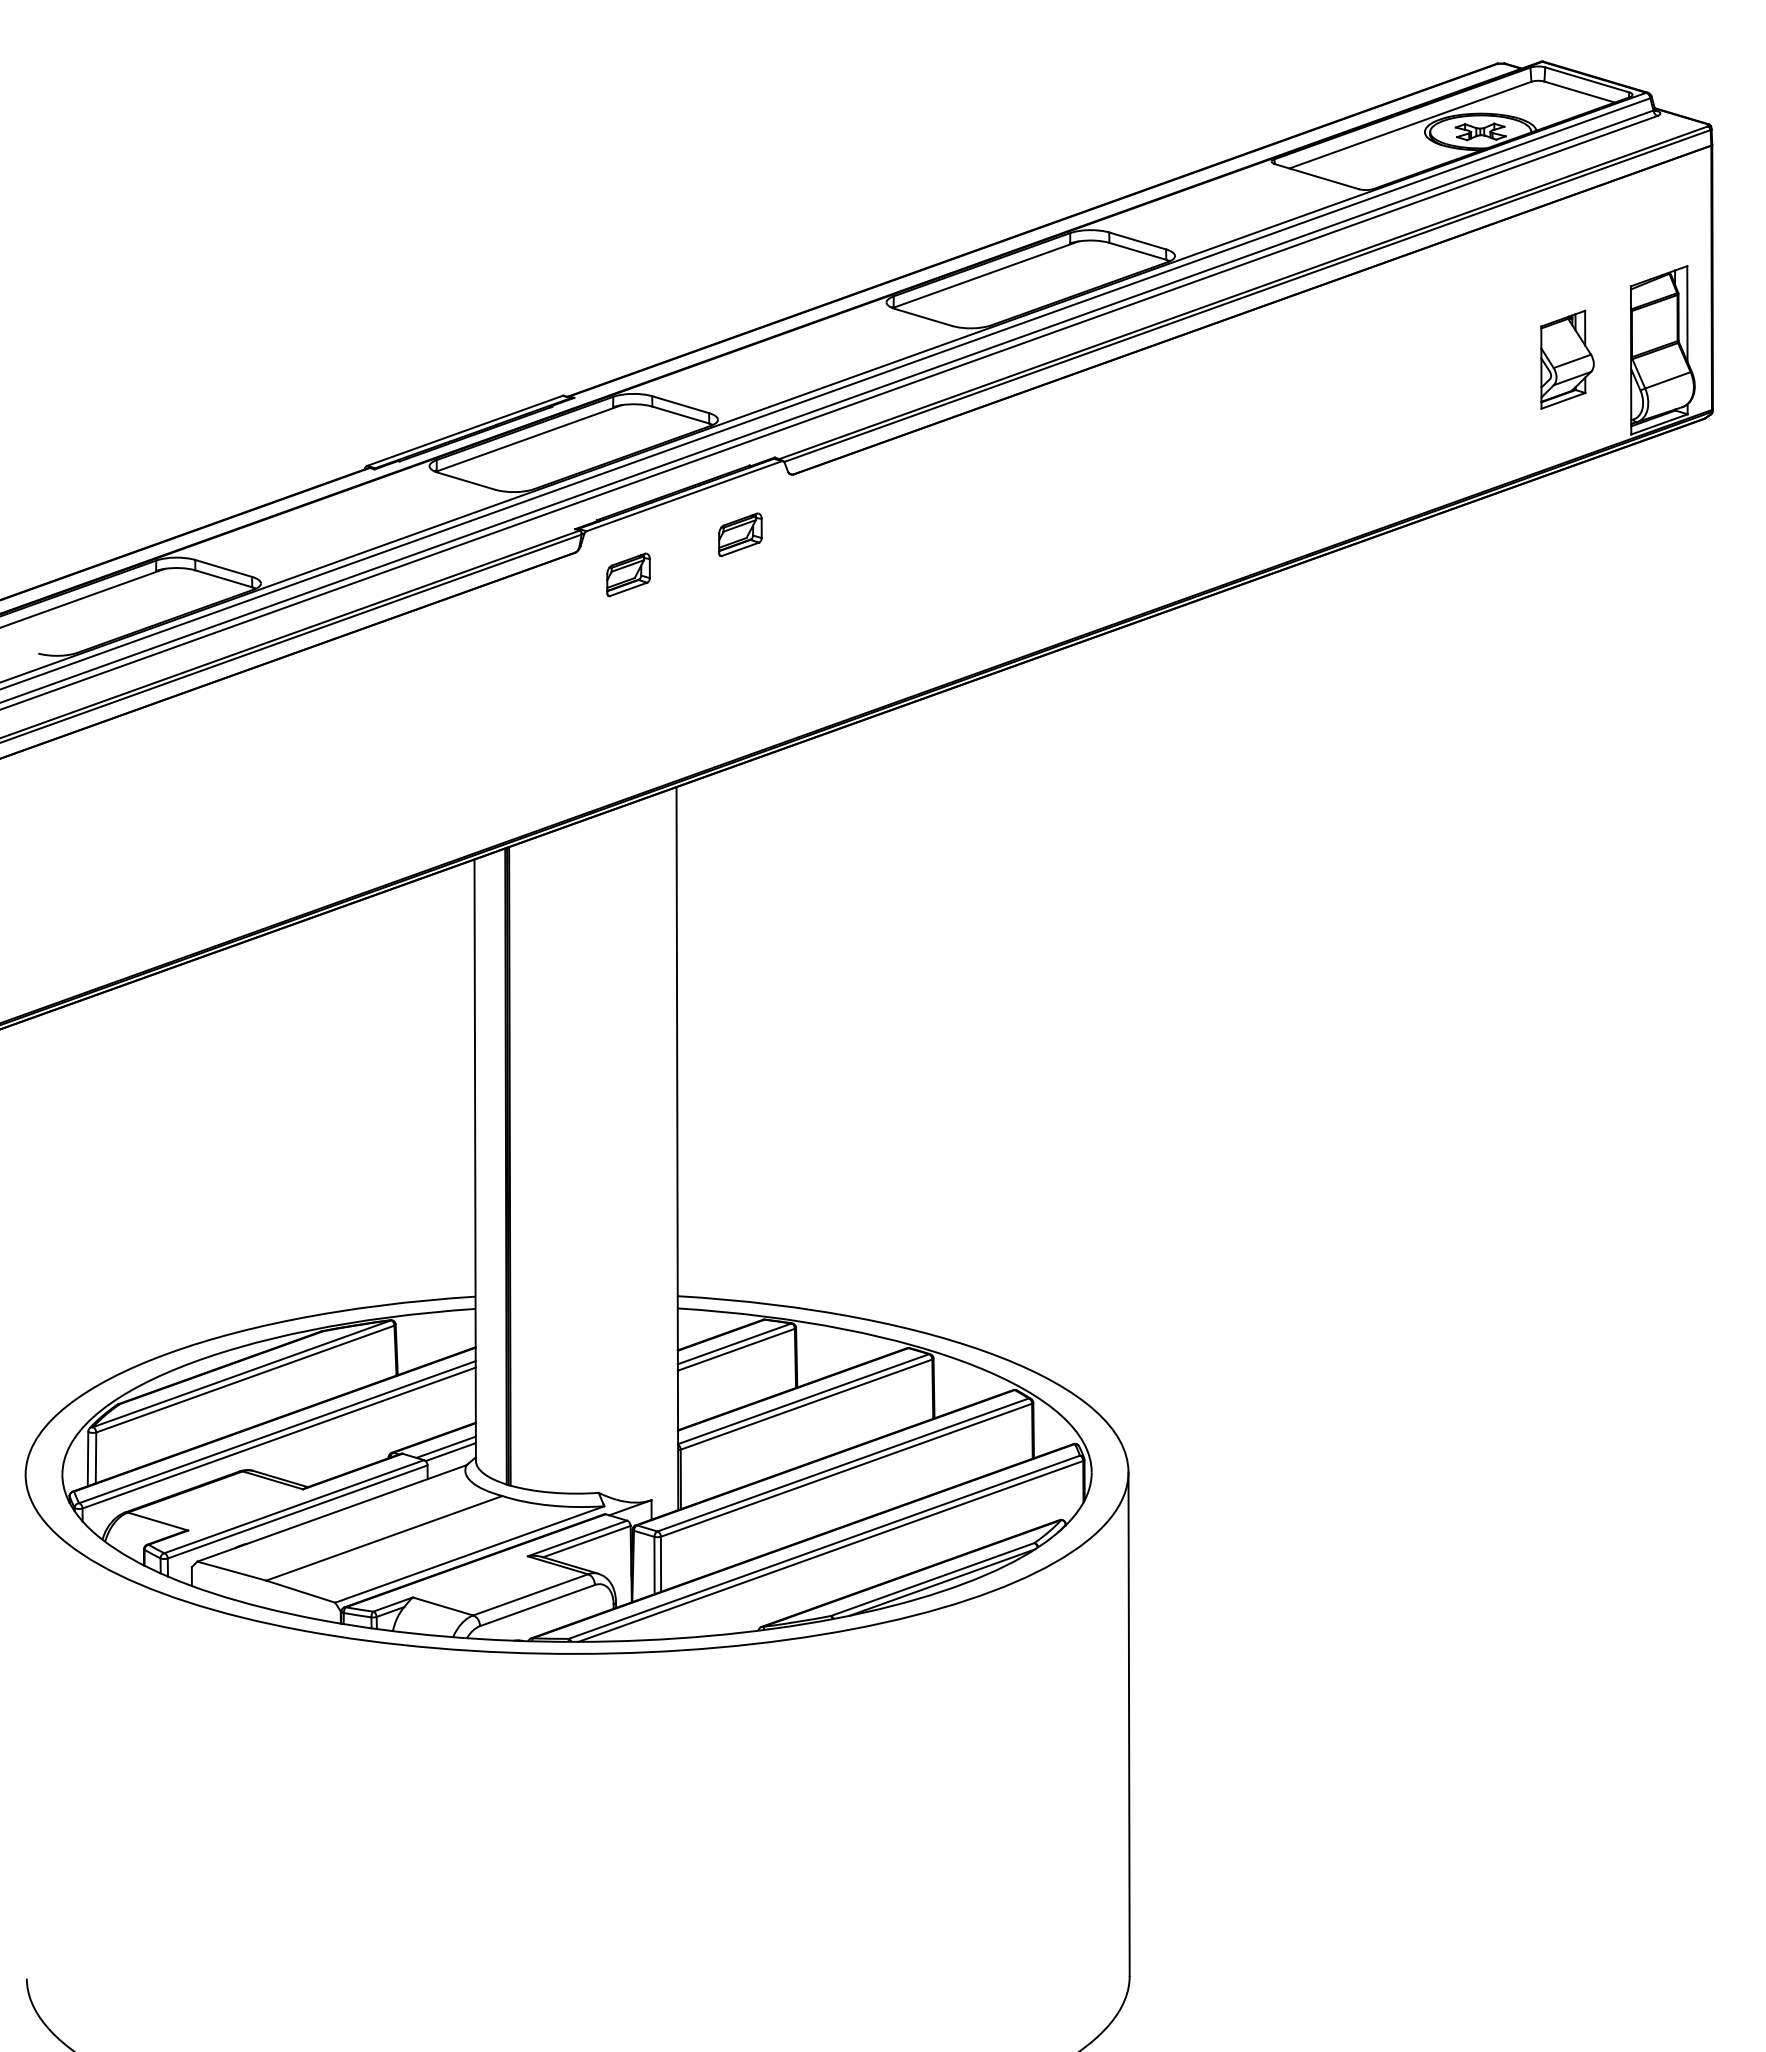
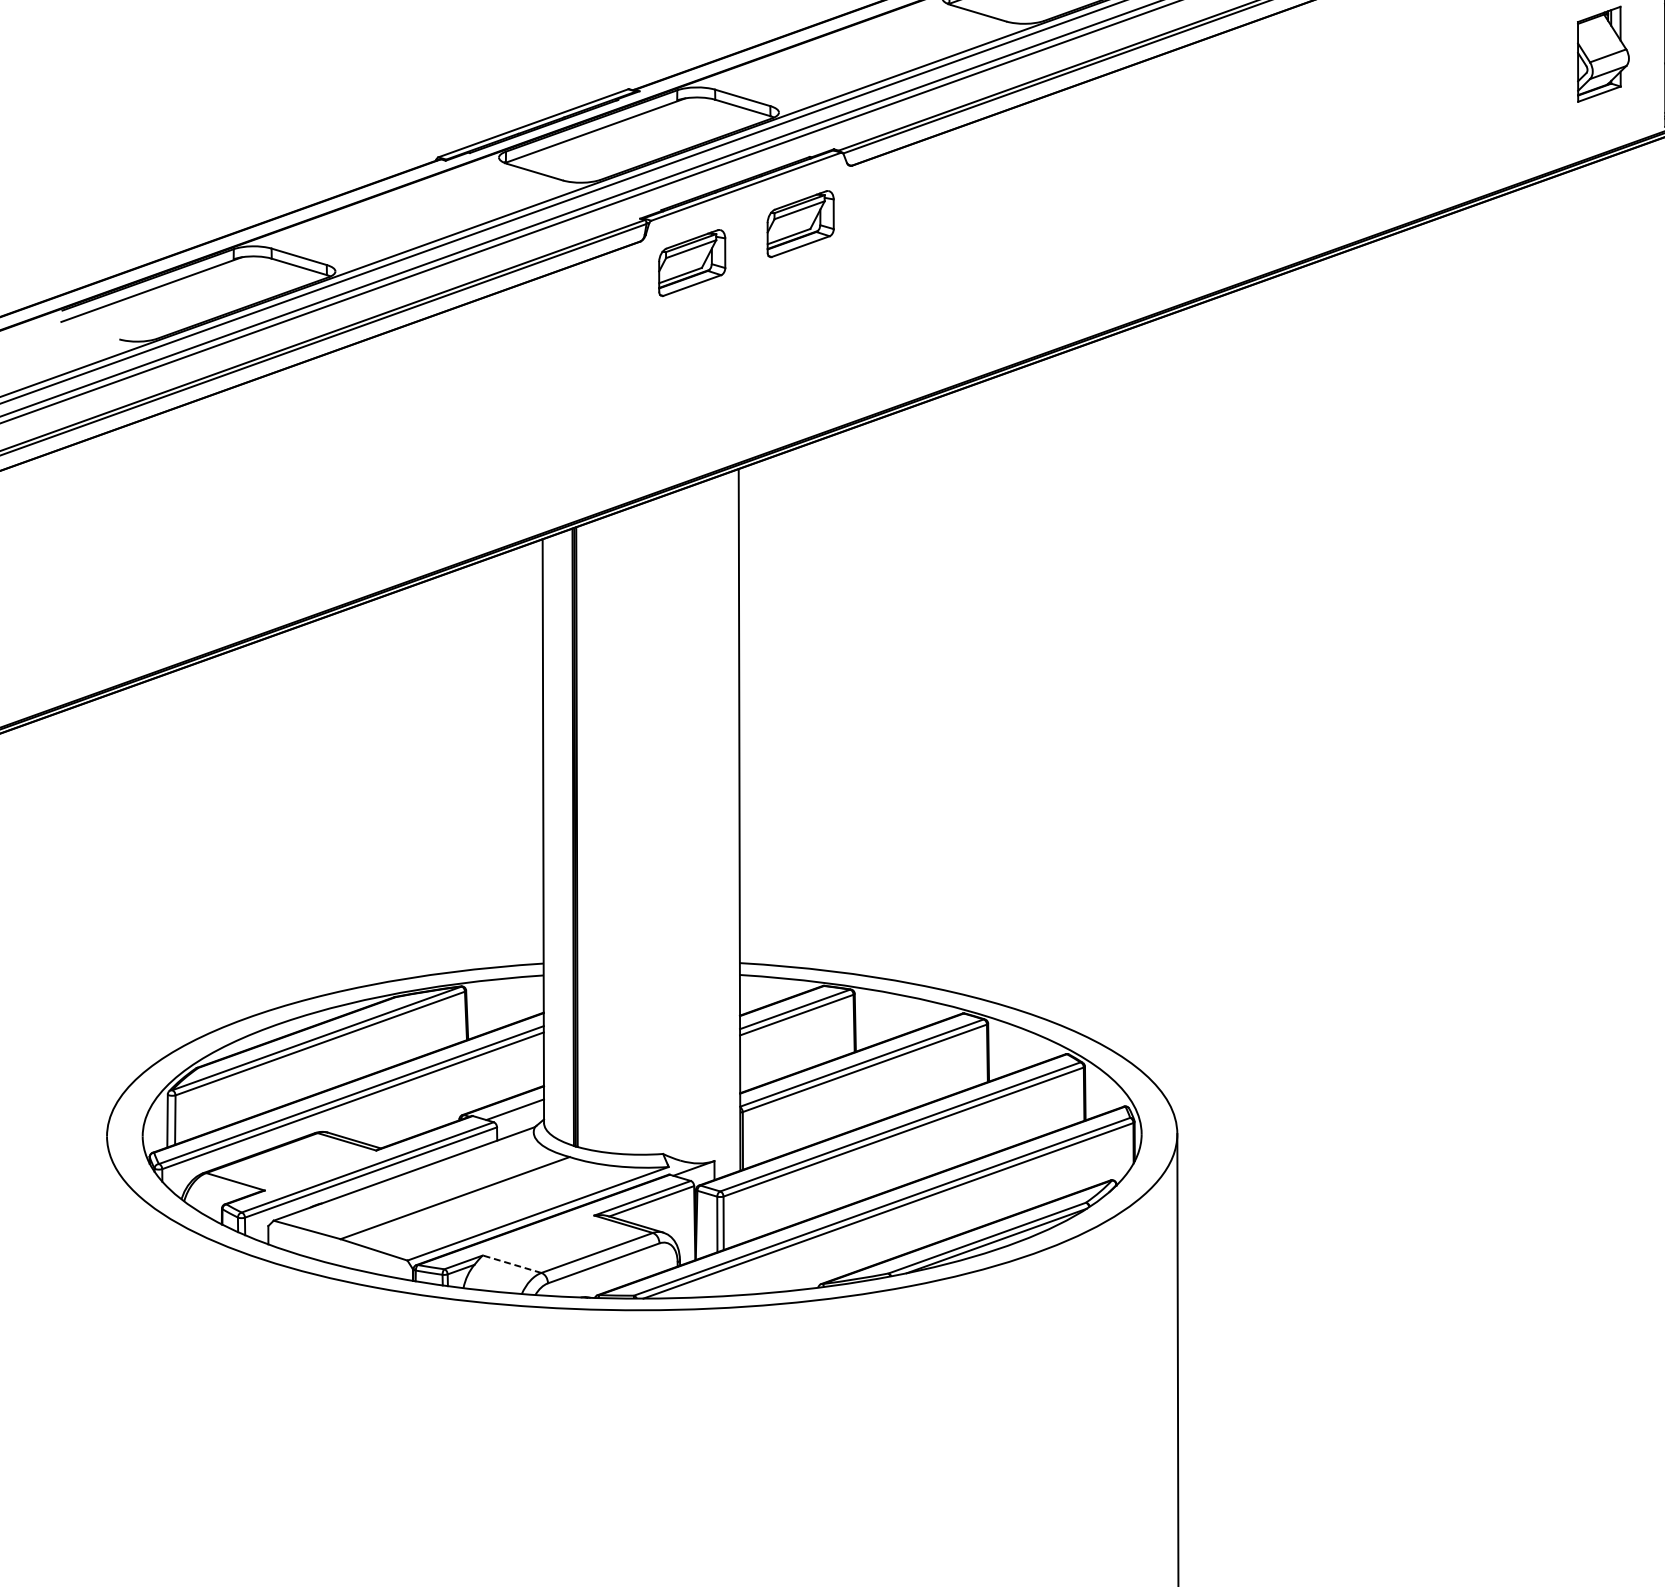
part: (740, 534) -> (800, 223), size x1.6
part: (628, 574) -> (692, 262), size x1.6
line: (450, 1452) -> (519, 1114), removed
line: (442, 1606) -> (511, 1264), solid -> dashed

